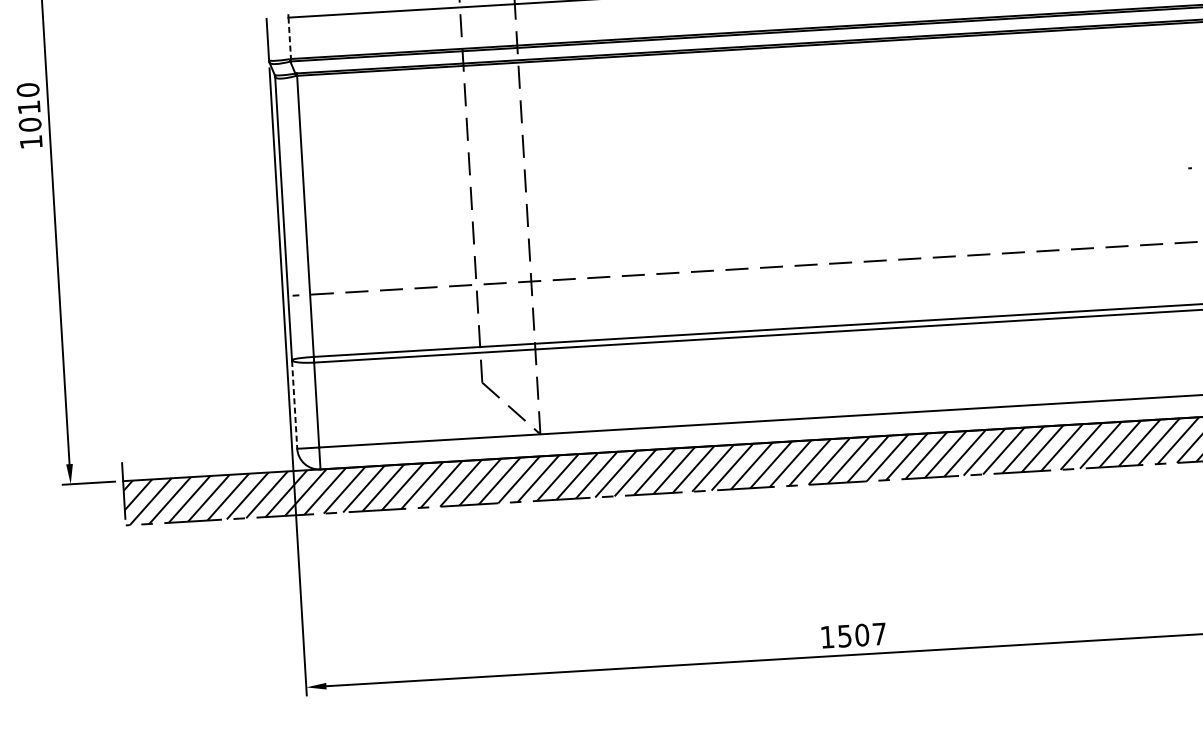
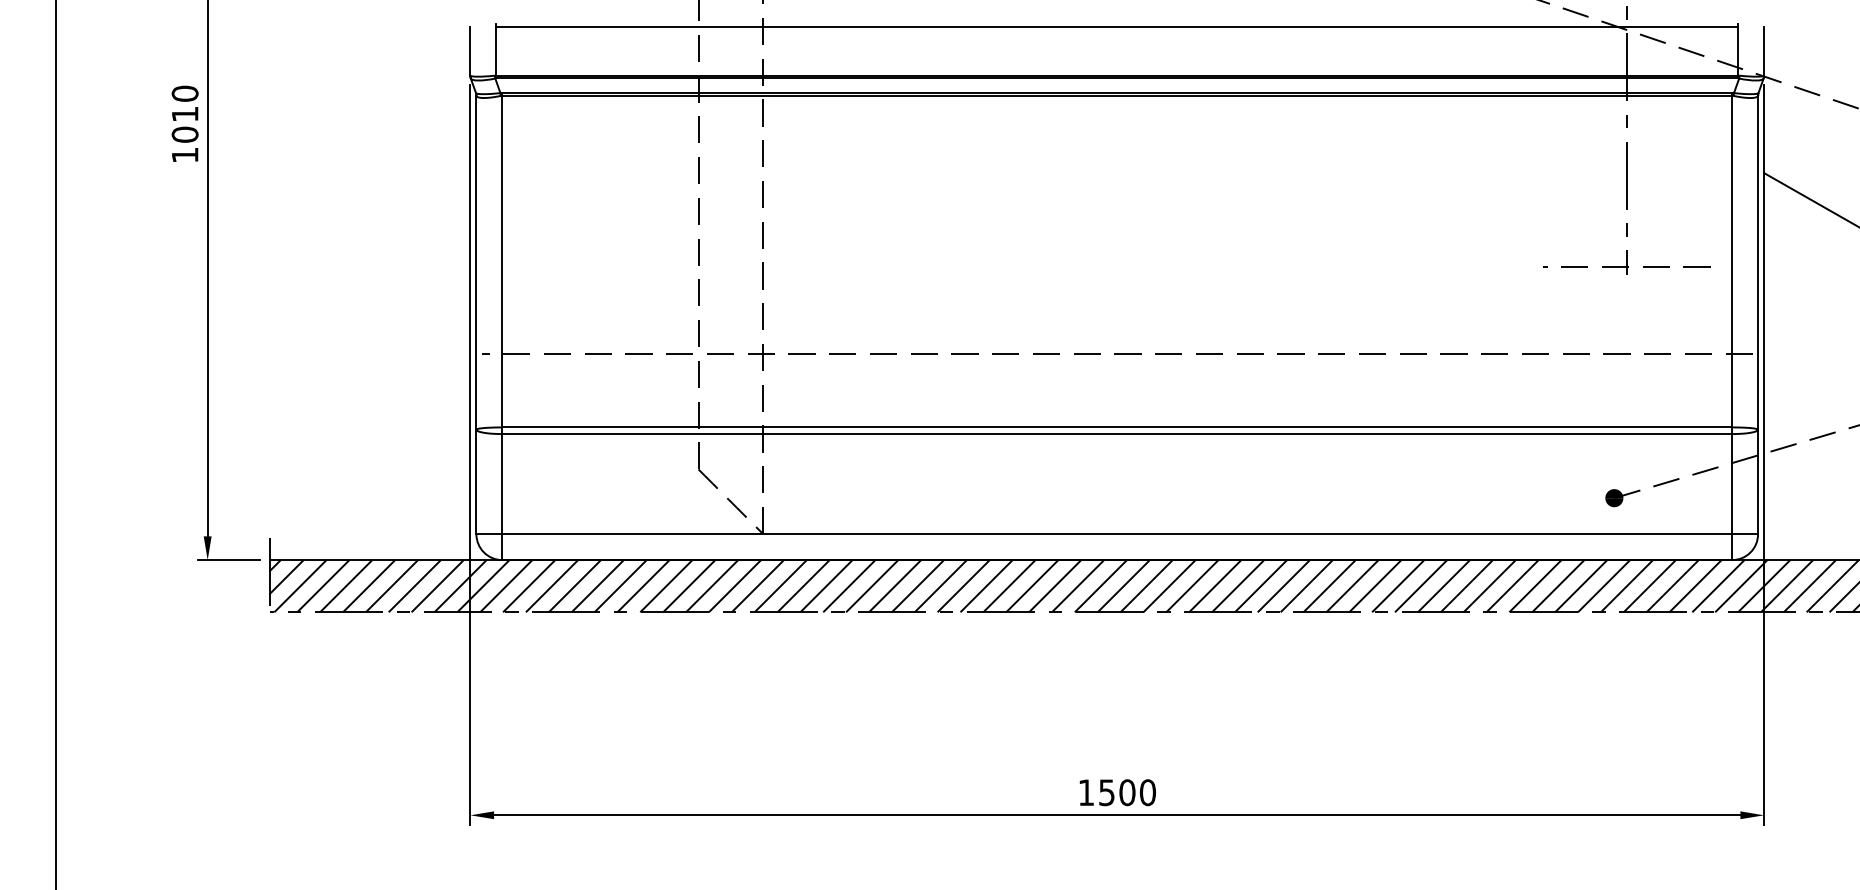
line: (289, 38) -> (496, 51), dashed -> solid
line: (294, 404) -> (476, 482), dashed -> solid
text: (879, 633) -> (1147, 792), 1507 -> 1500

